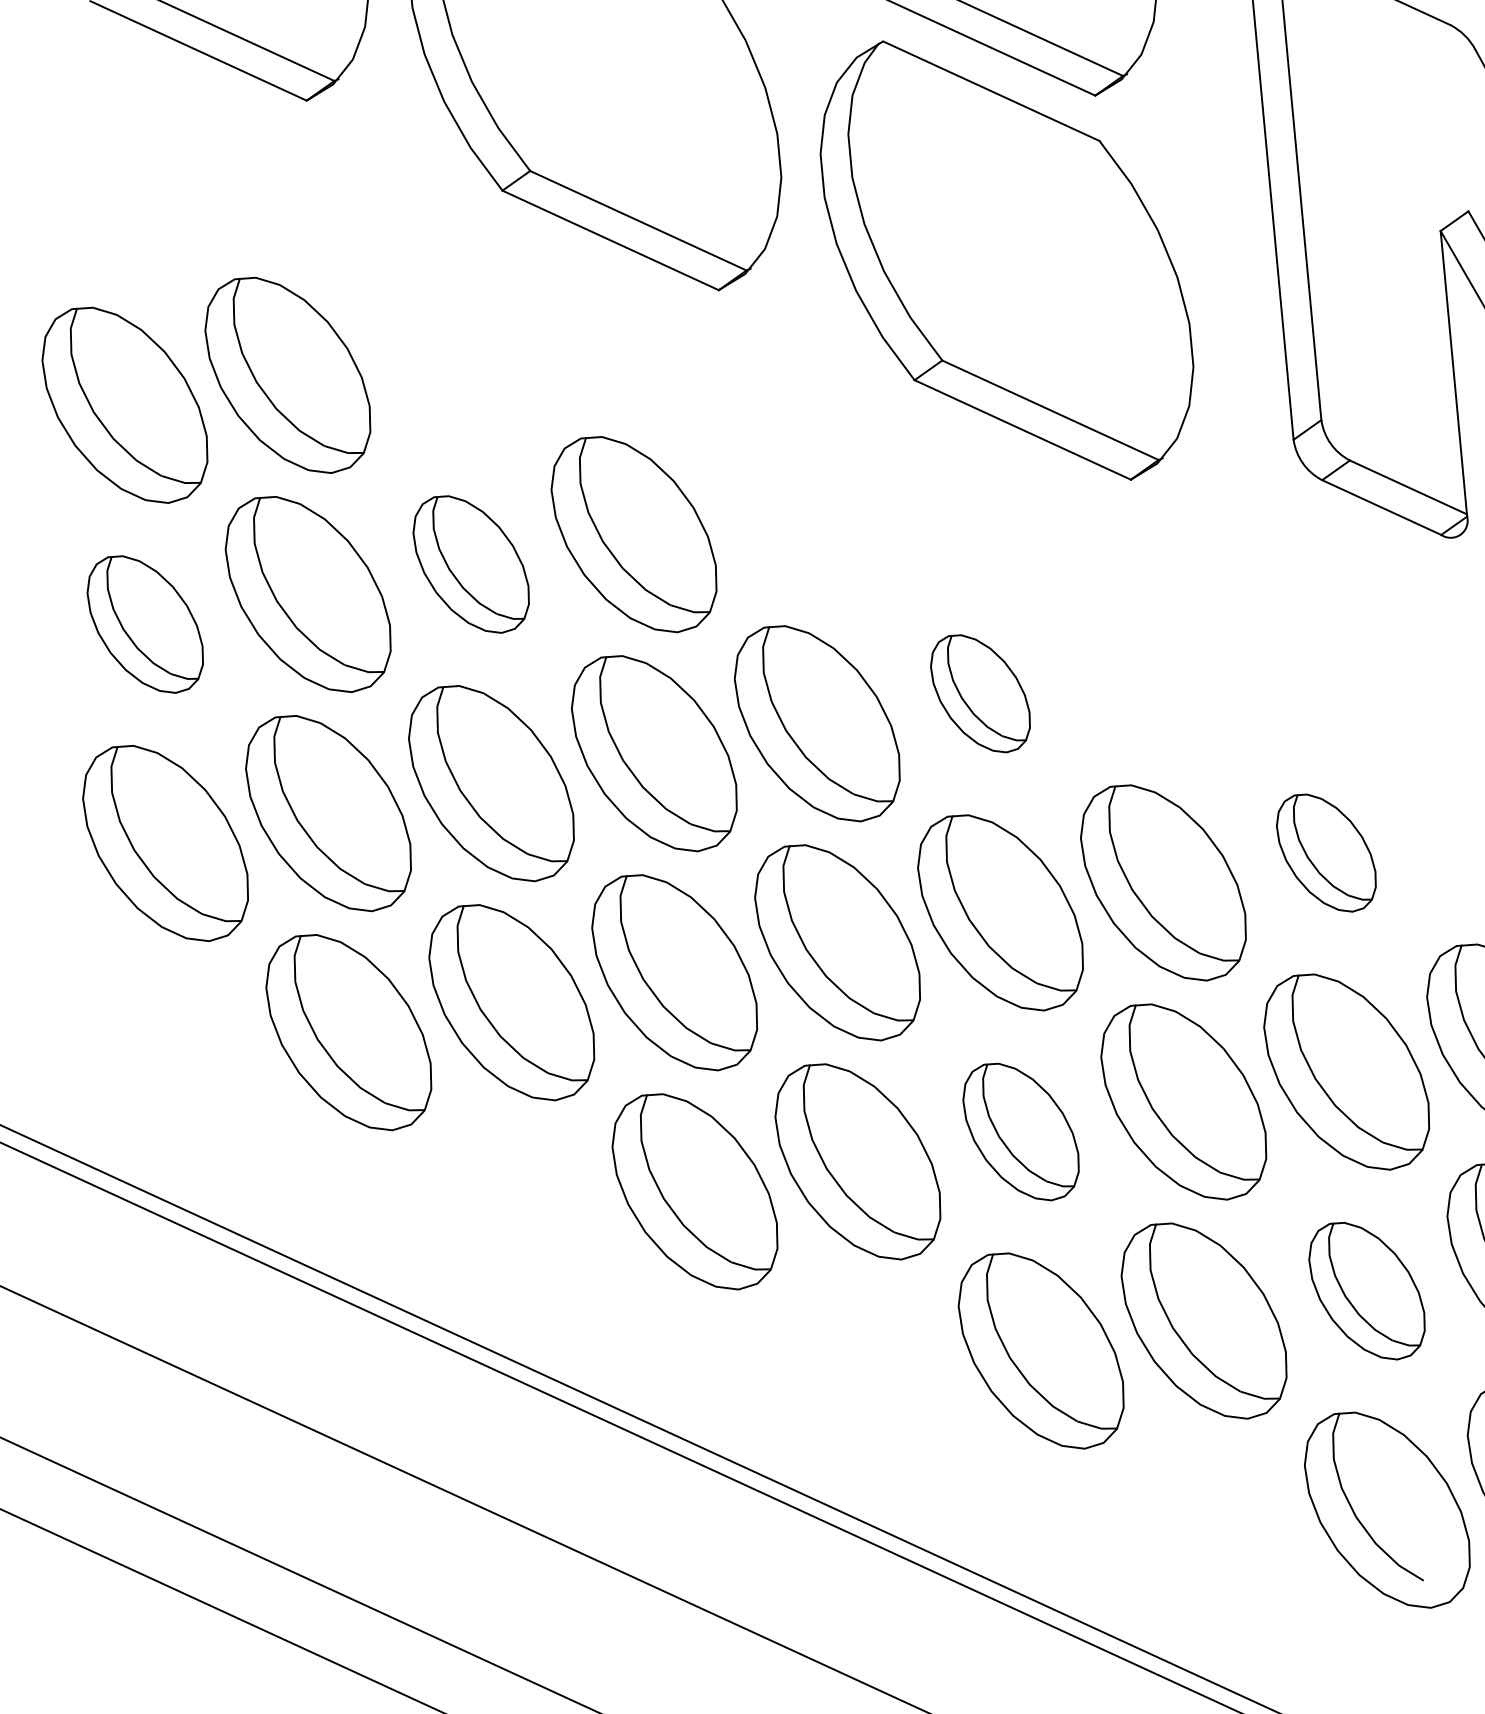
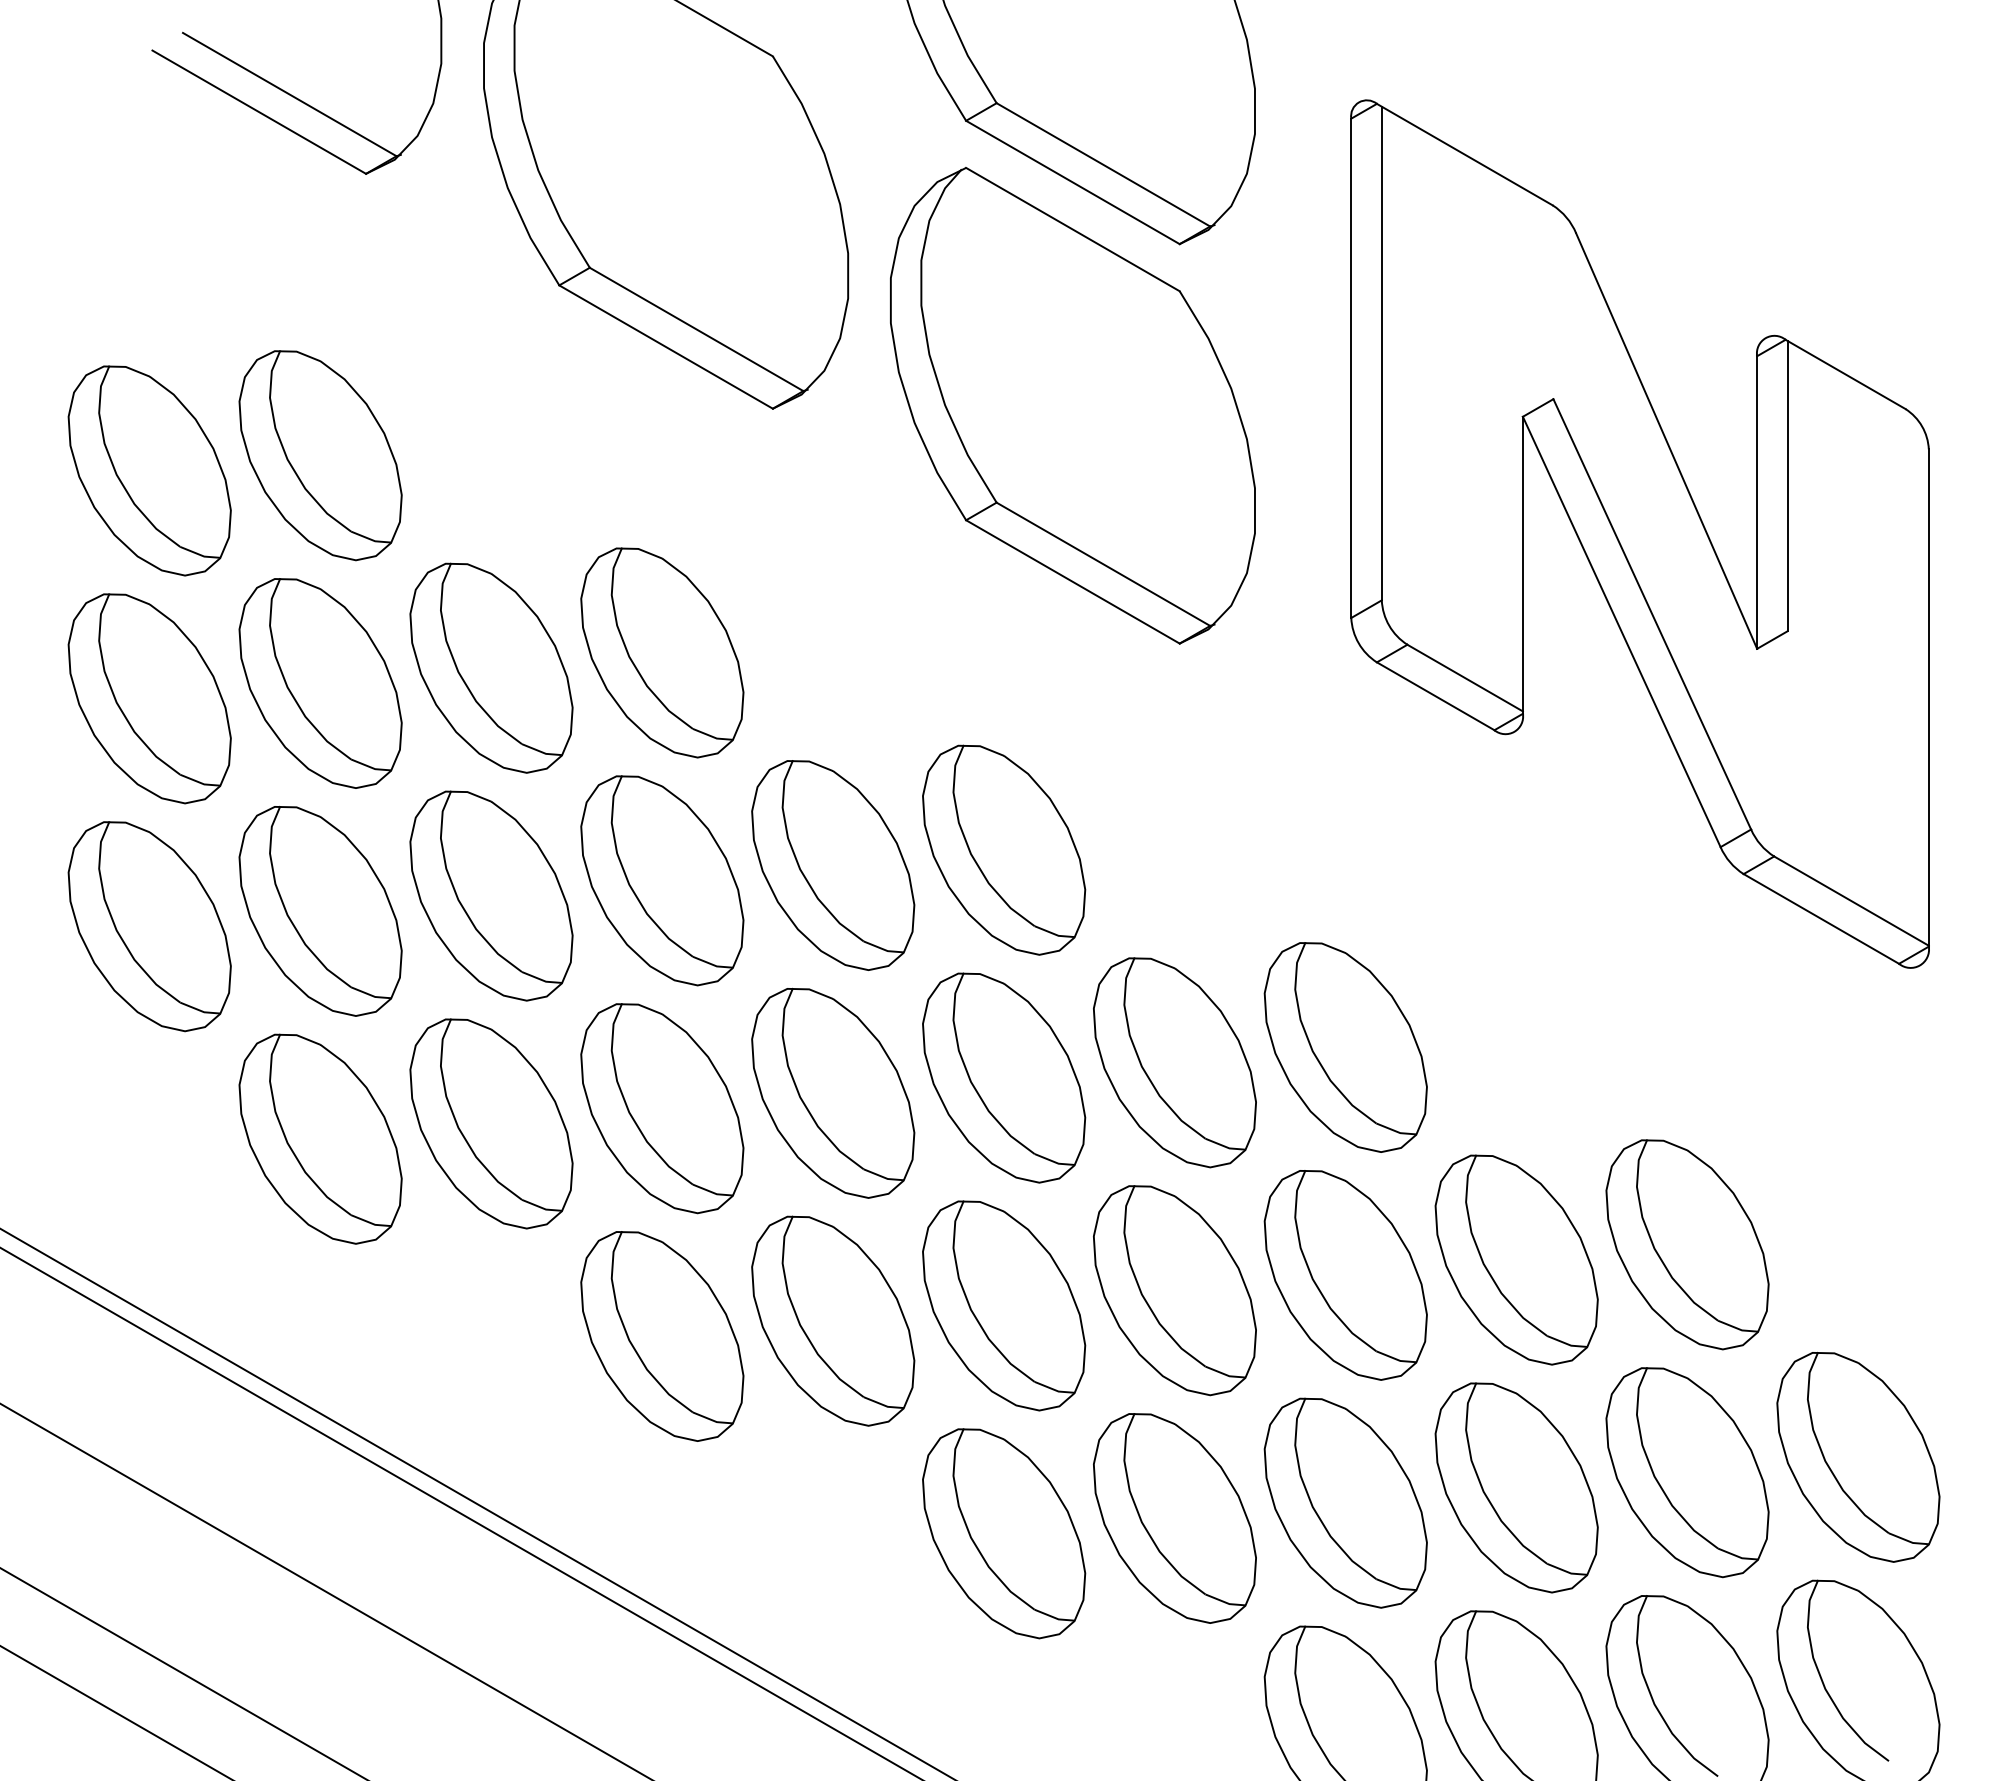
part: (471, 564) -> (491, 667), size x1.43
part: (145, 624) -> (149, 698), size x1.43
part: (980, 693) -> (1004, 849), size x1.67
part: (1326, 853) -> (1345, 1047), size x1.67
part: (1021, 1131) -> (1004, 1305), size x1.43
part: (1366, 1290) -> (1345, 1502), size x1.43

